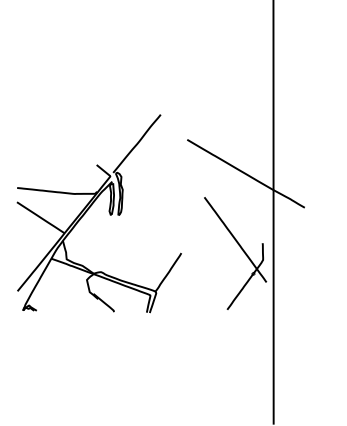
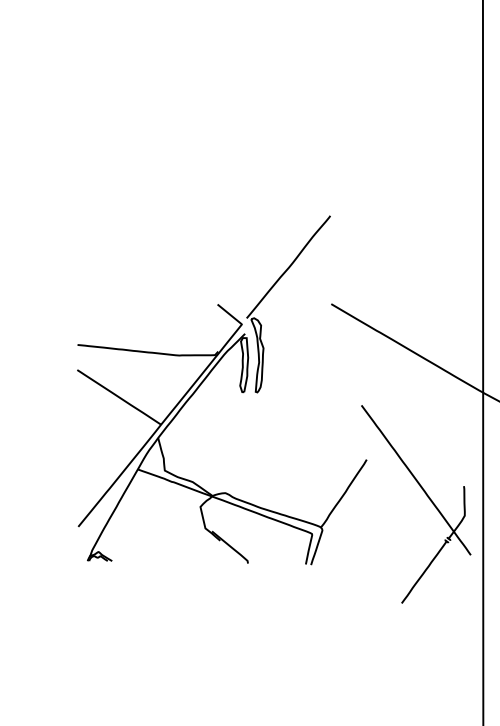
part: (91, 206) -> (208, 377), moved

